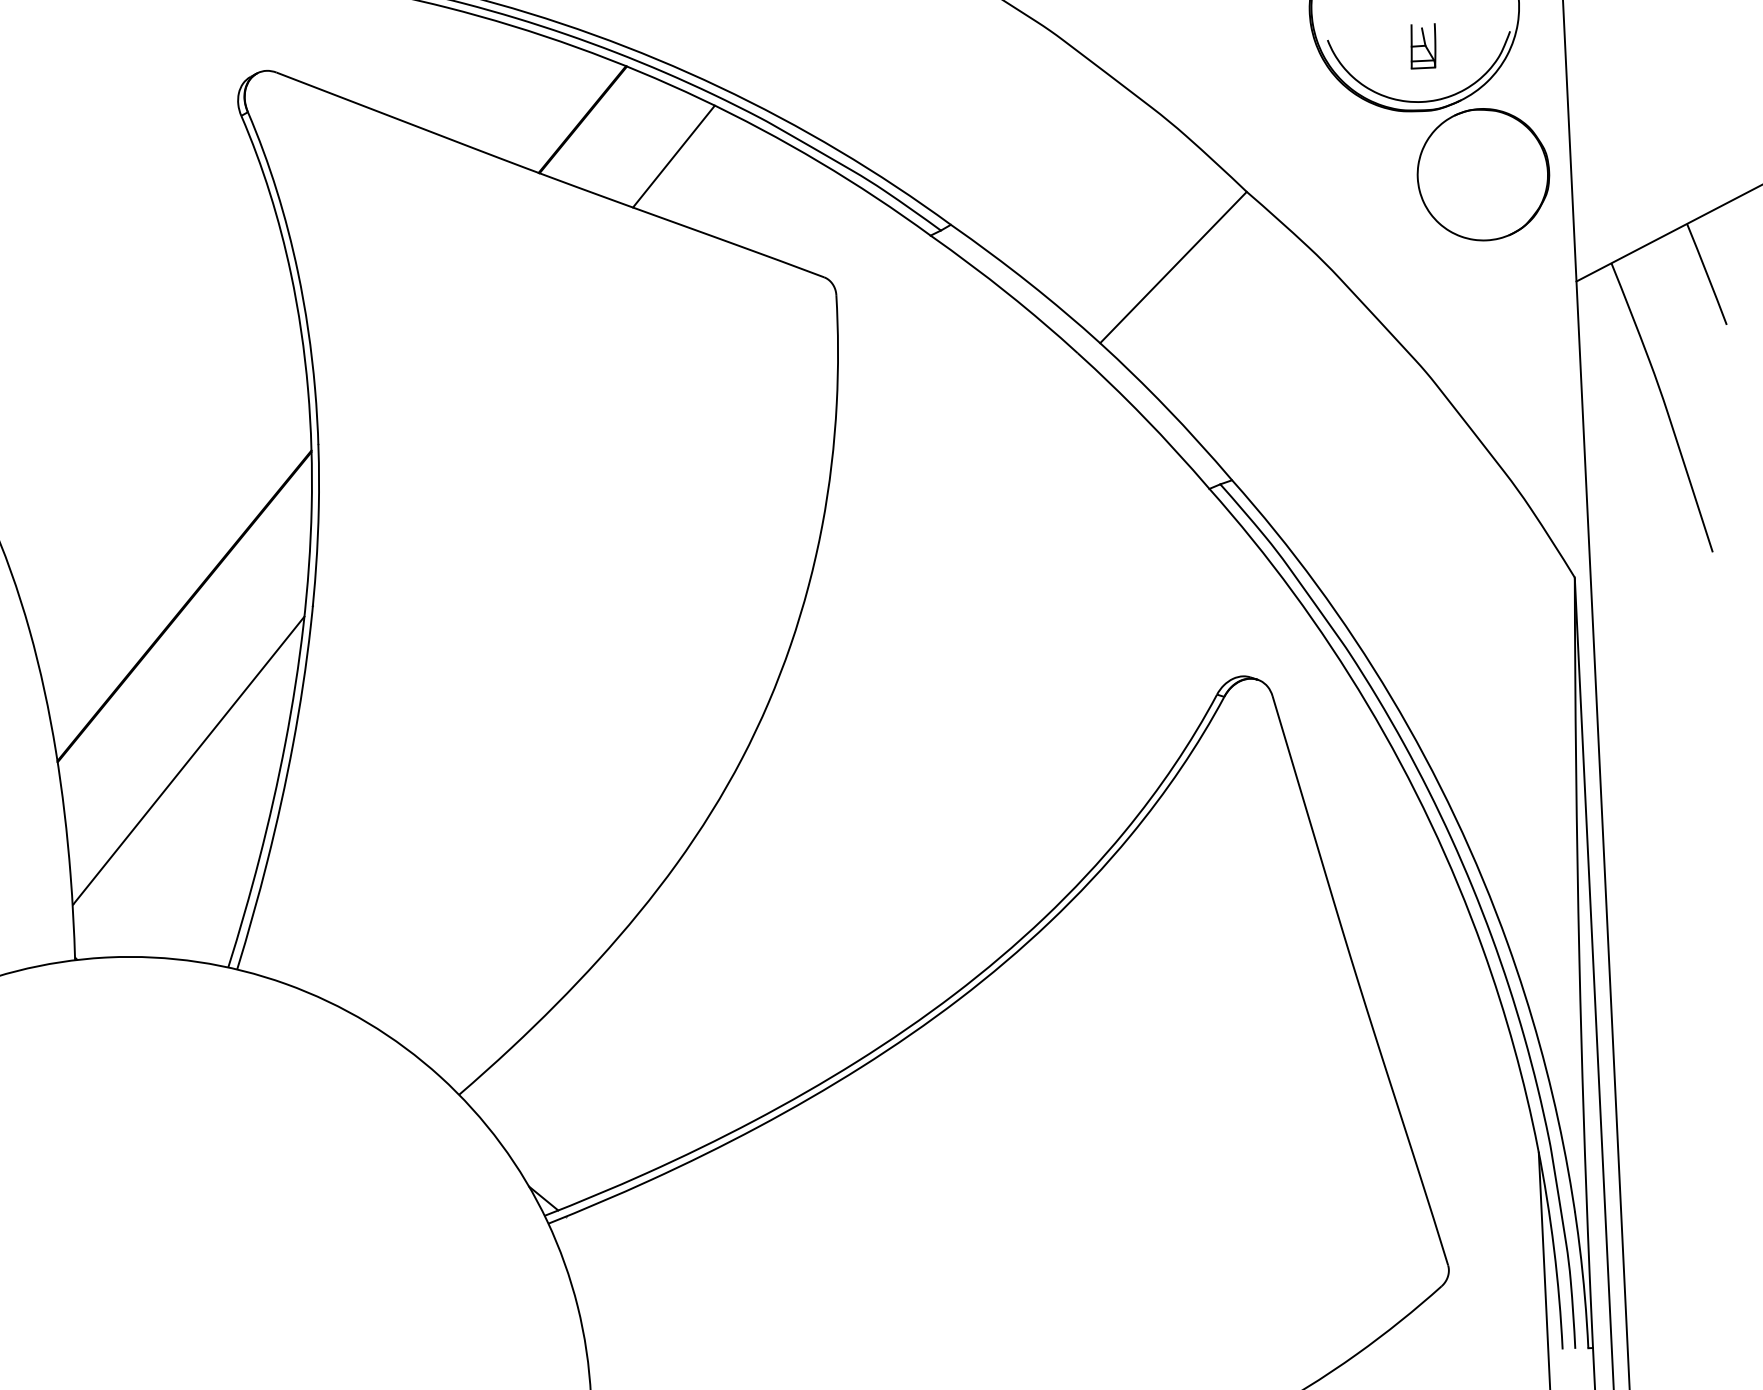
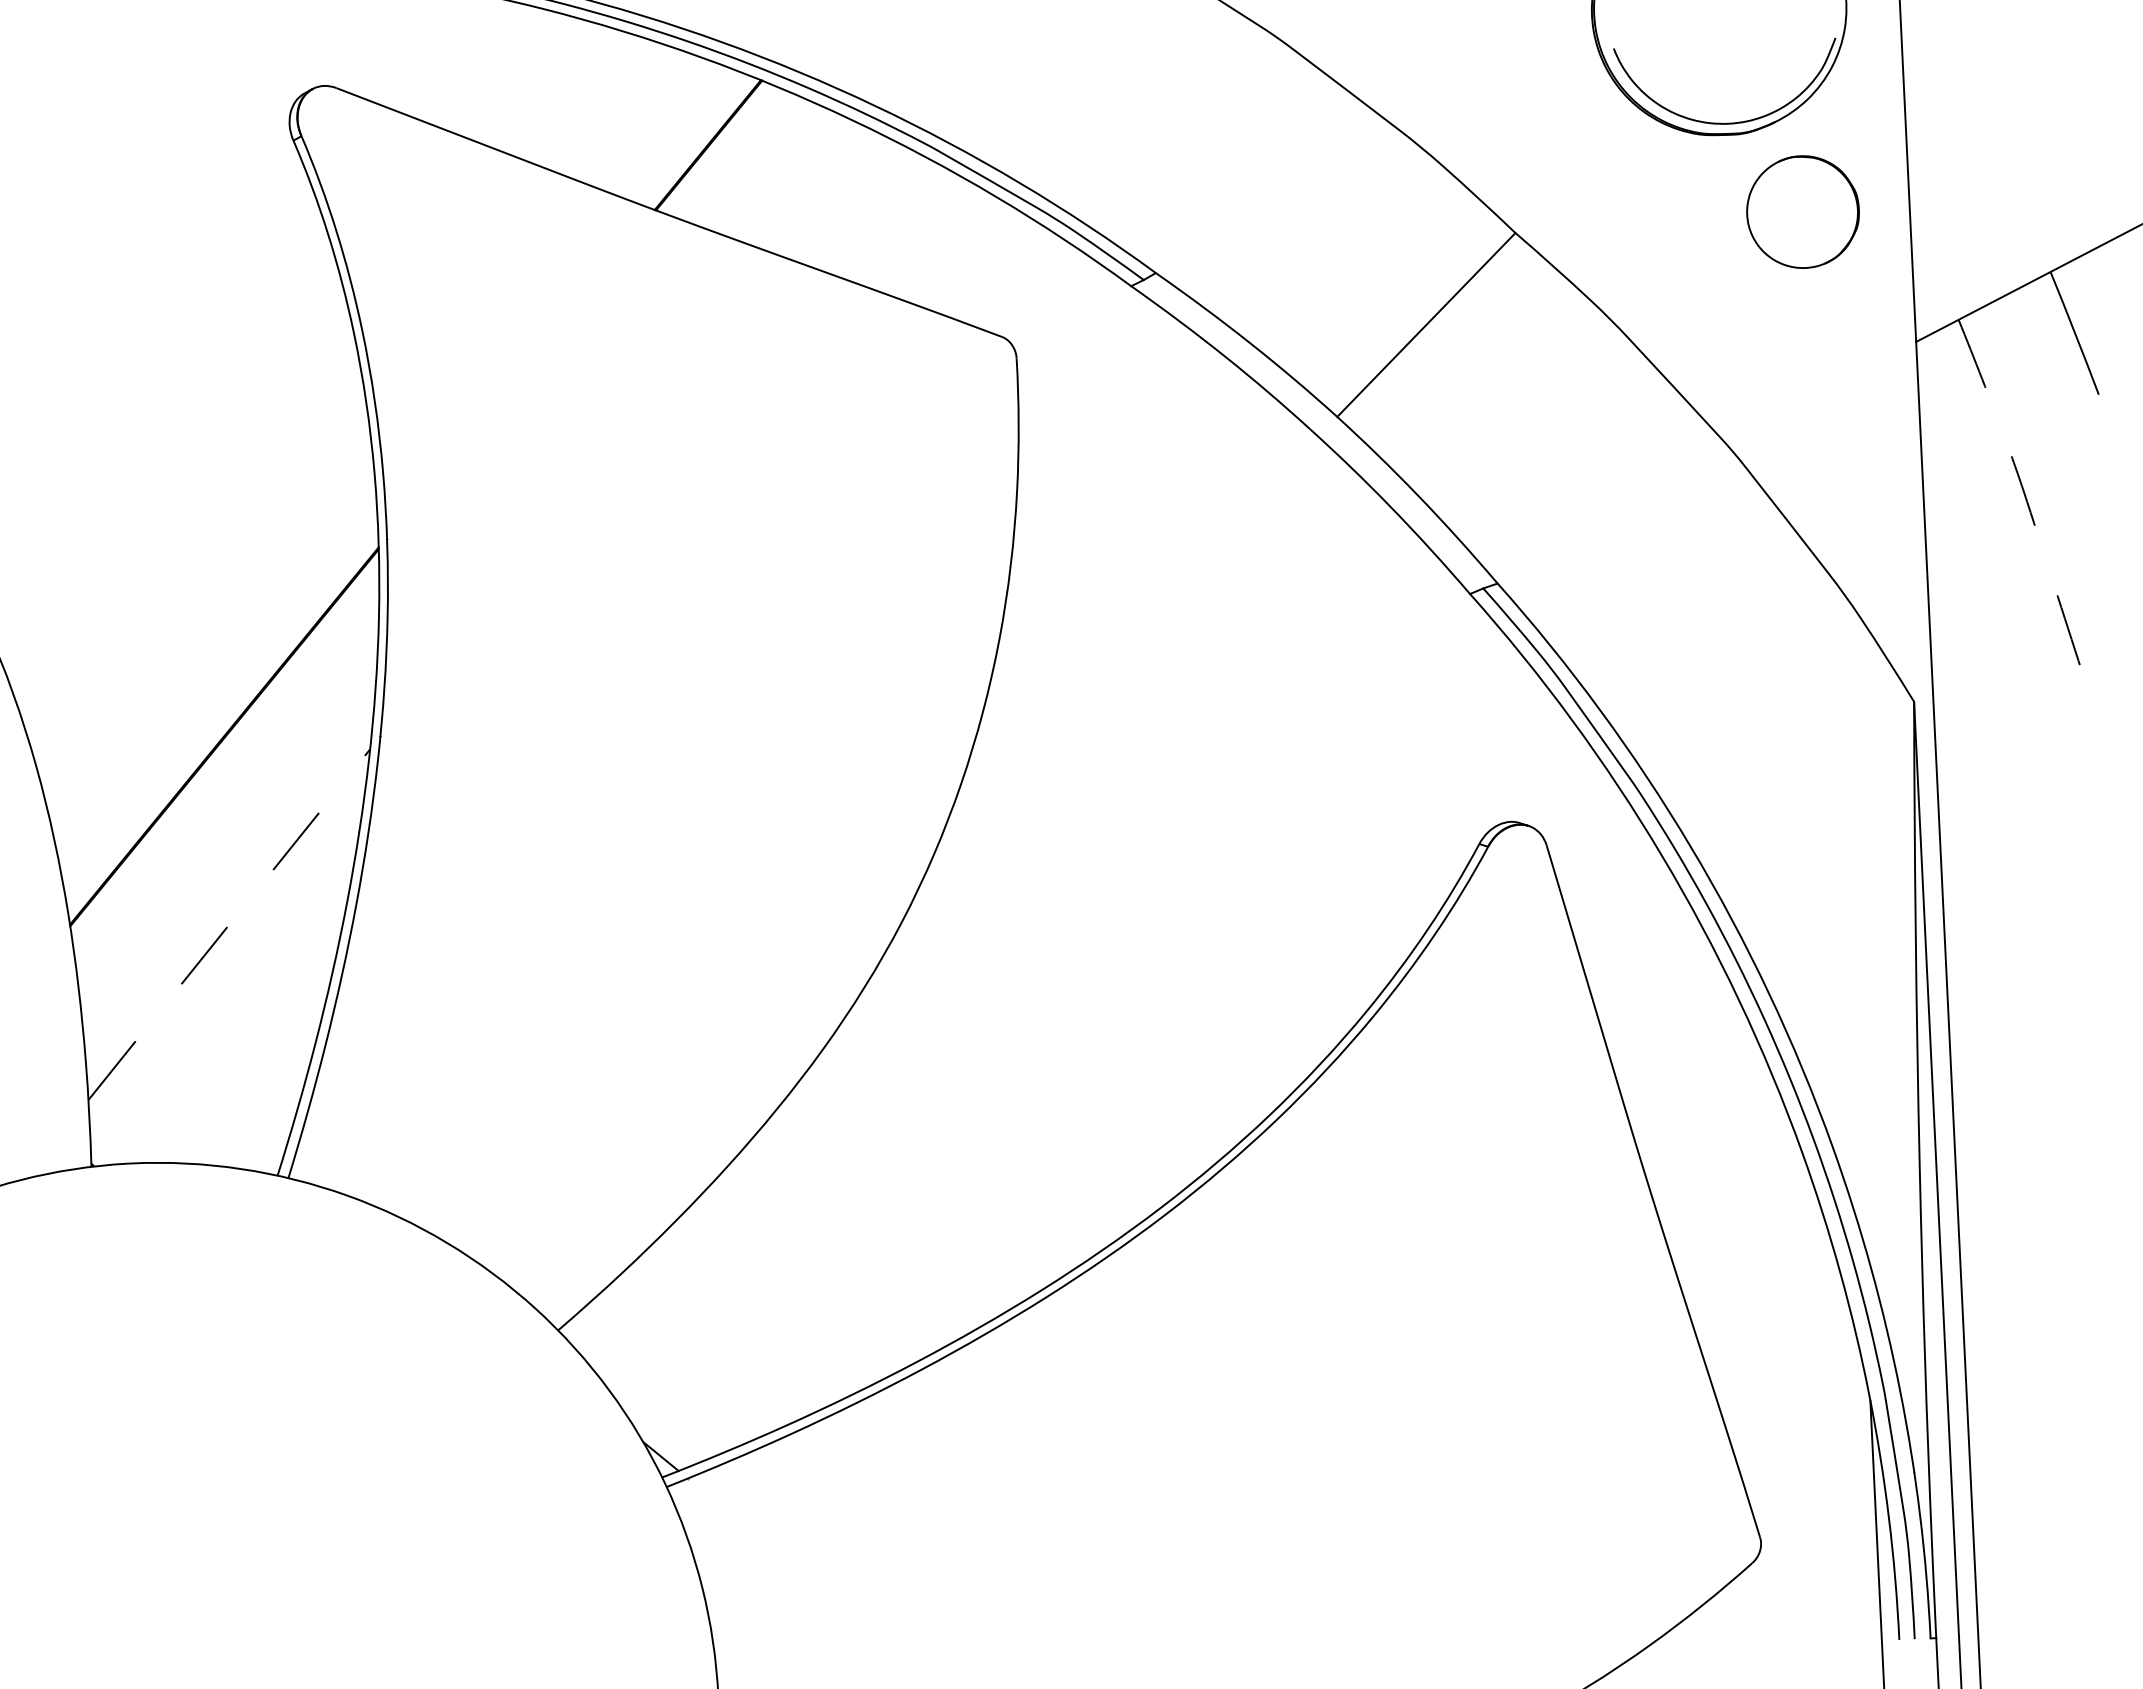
part: (1422, 46) -> (1729, 56), removed
line: (673, 156) -> (818, 190), removed
part: (1482, 174) -> (1802, 211), size x0.7
line: (1665, 406) -> (2024, 493), solid -> dashed
line: (189, 760) -> (230, 923), solid -> dashed

